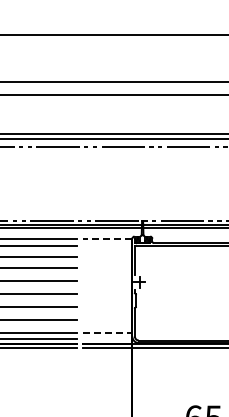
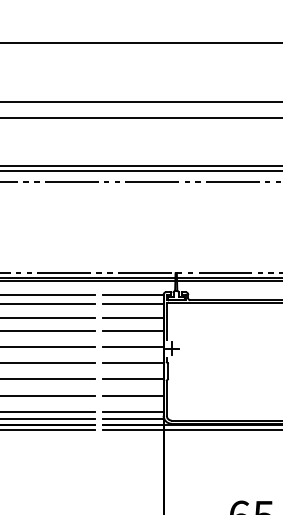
line: (107, 238) -> (132, 294), dashed -> solid
line: (107, 246) -> (132, 304), added
line: (107, 257) -> (132, 318), added
line: (107, 268) -> (132, 331), added
line: (107, 281) -> (132, 347), added
line: (107, 294) -> (132, 363), added
line: (107, 307) -> (132, 379), added
line: (107, 320) -> (132, 395), added
line: (107, 333) -> (132, 411), dashed -> solid
line: (107, 339) -> (132, 419), added

